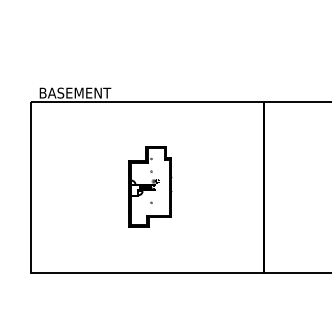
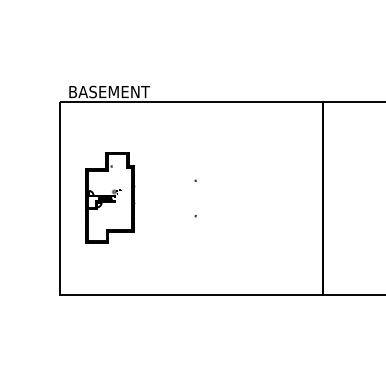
part: (150, 186) -> (110, 197), moved

